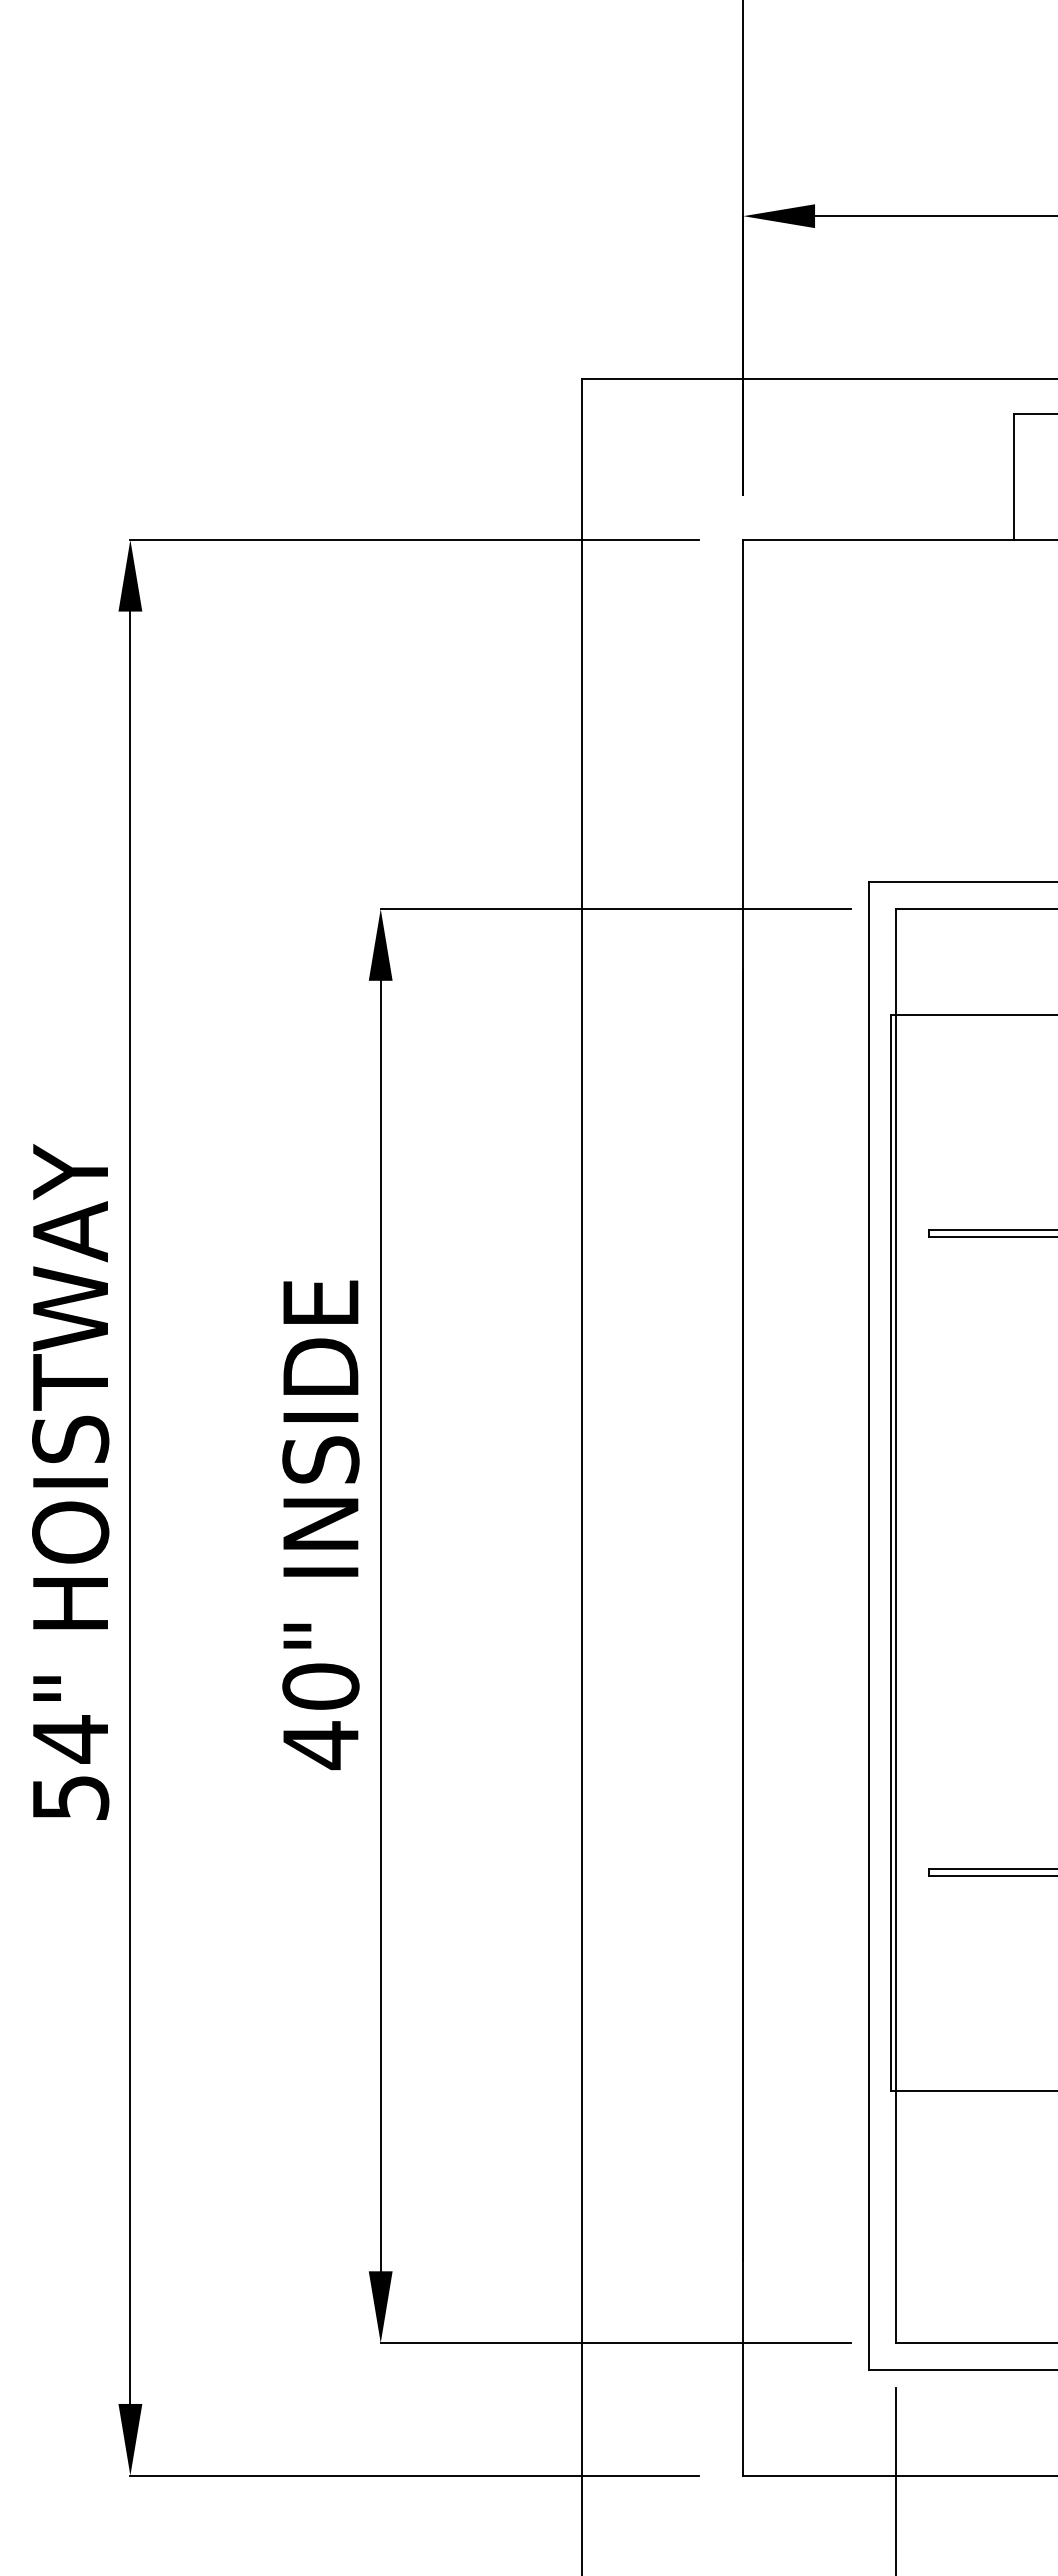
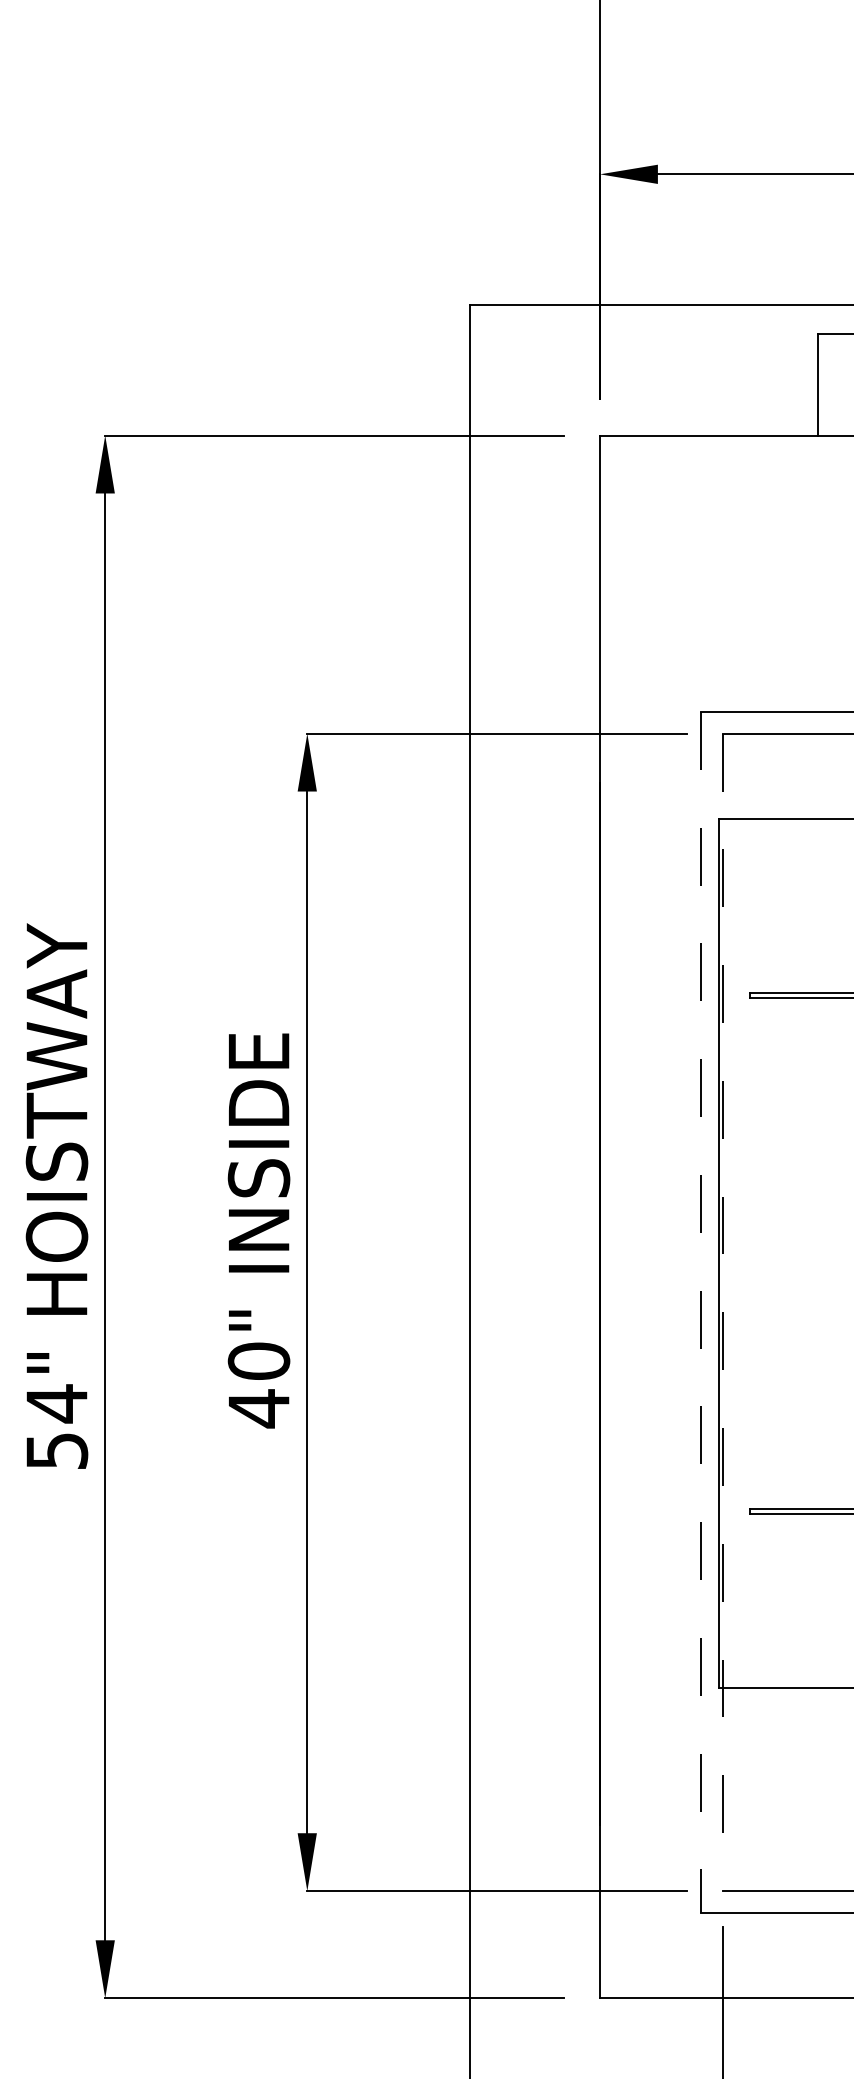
line: (868, 1626) -> (701, 1312), solid -> dashed
line: (895, 1626) -> (722, 1312), solid -> dashed

